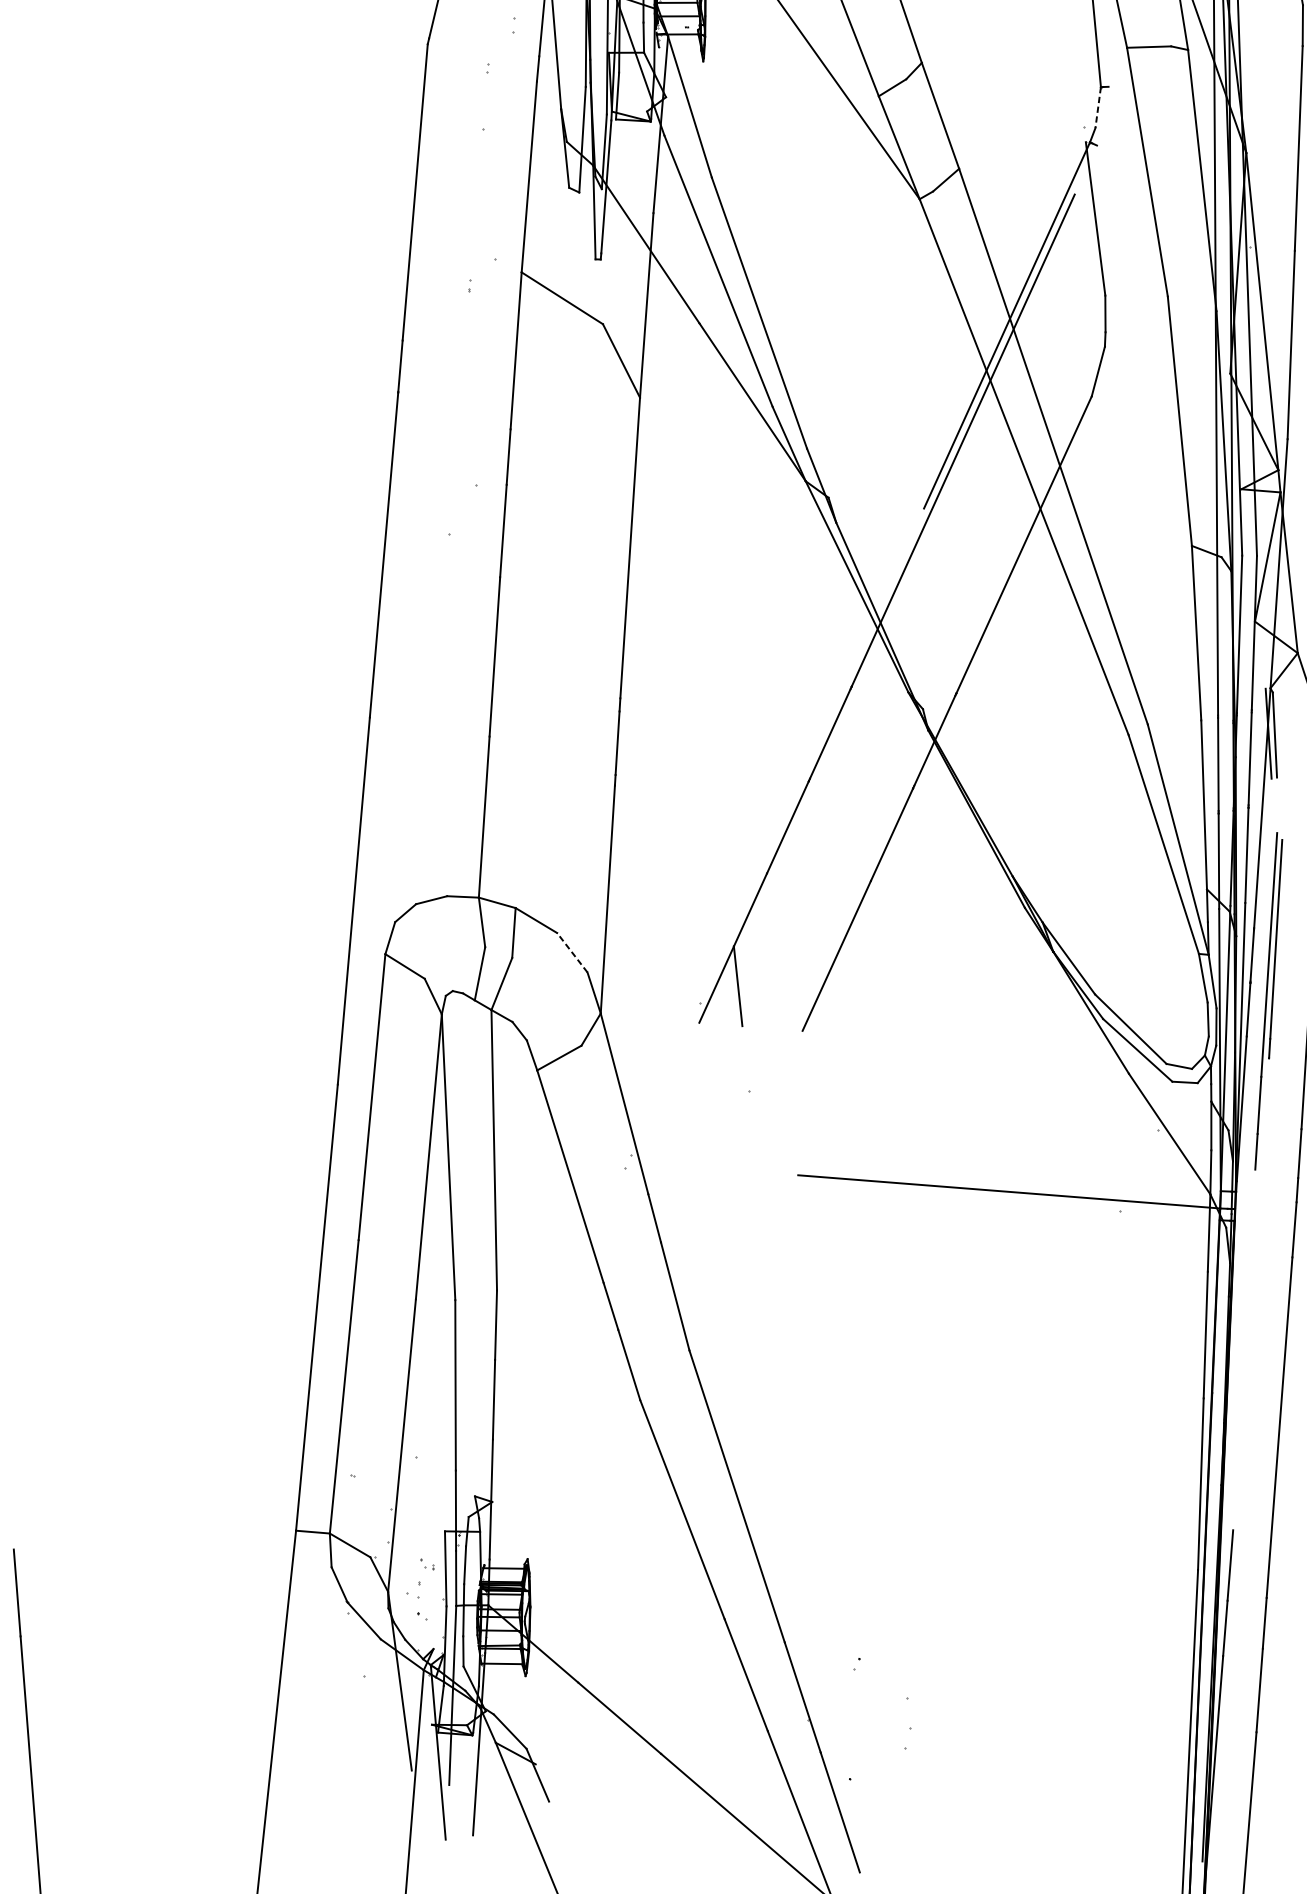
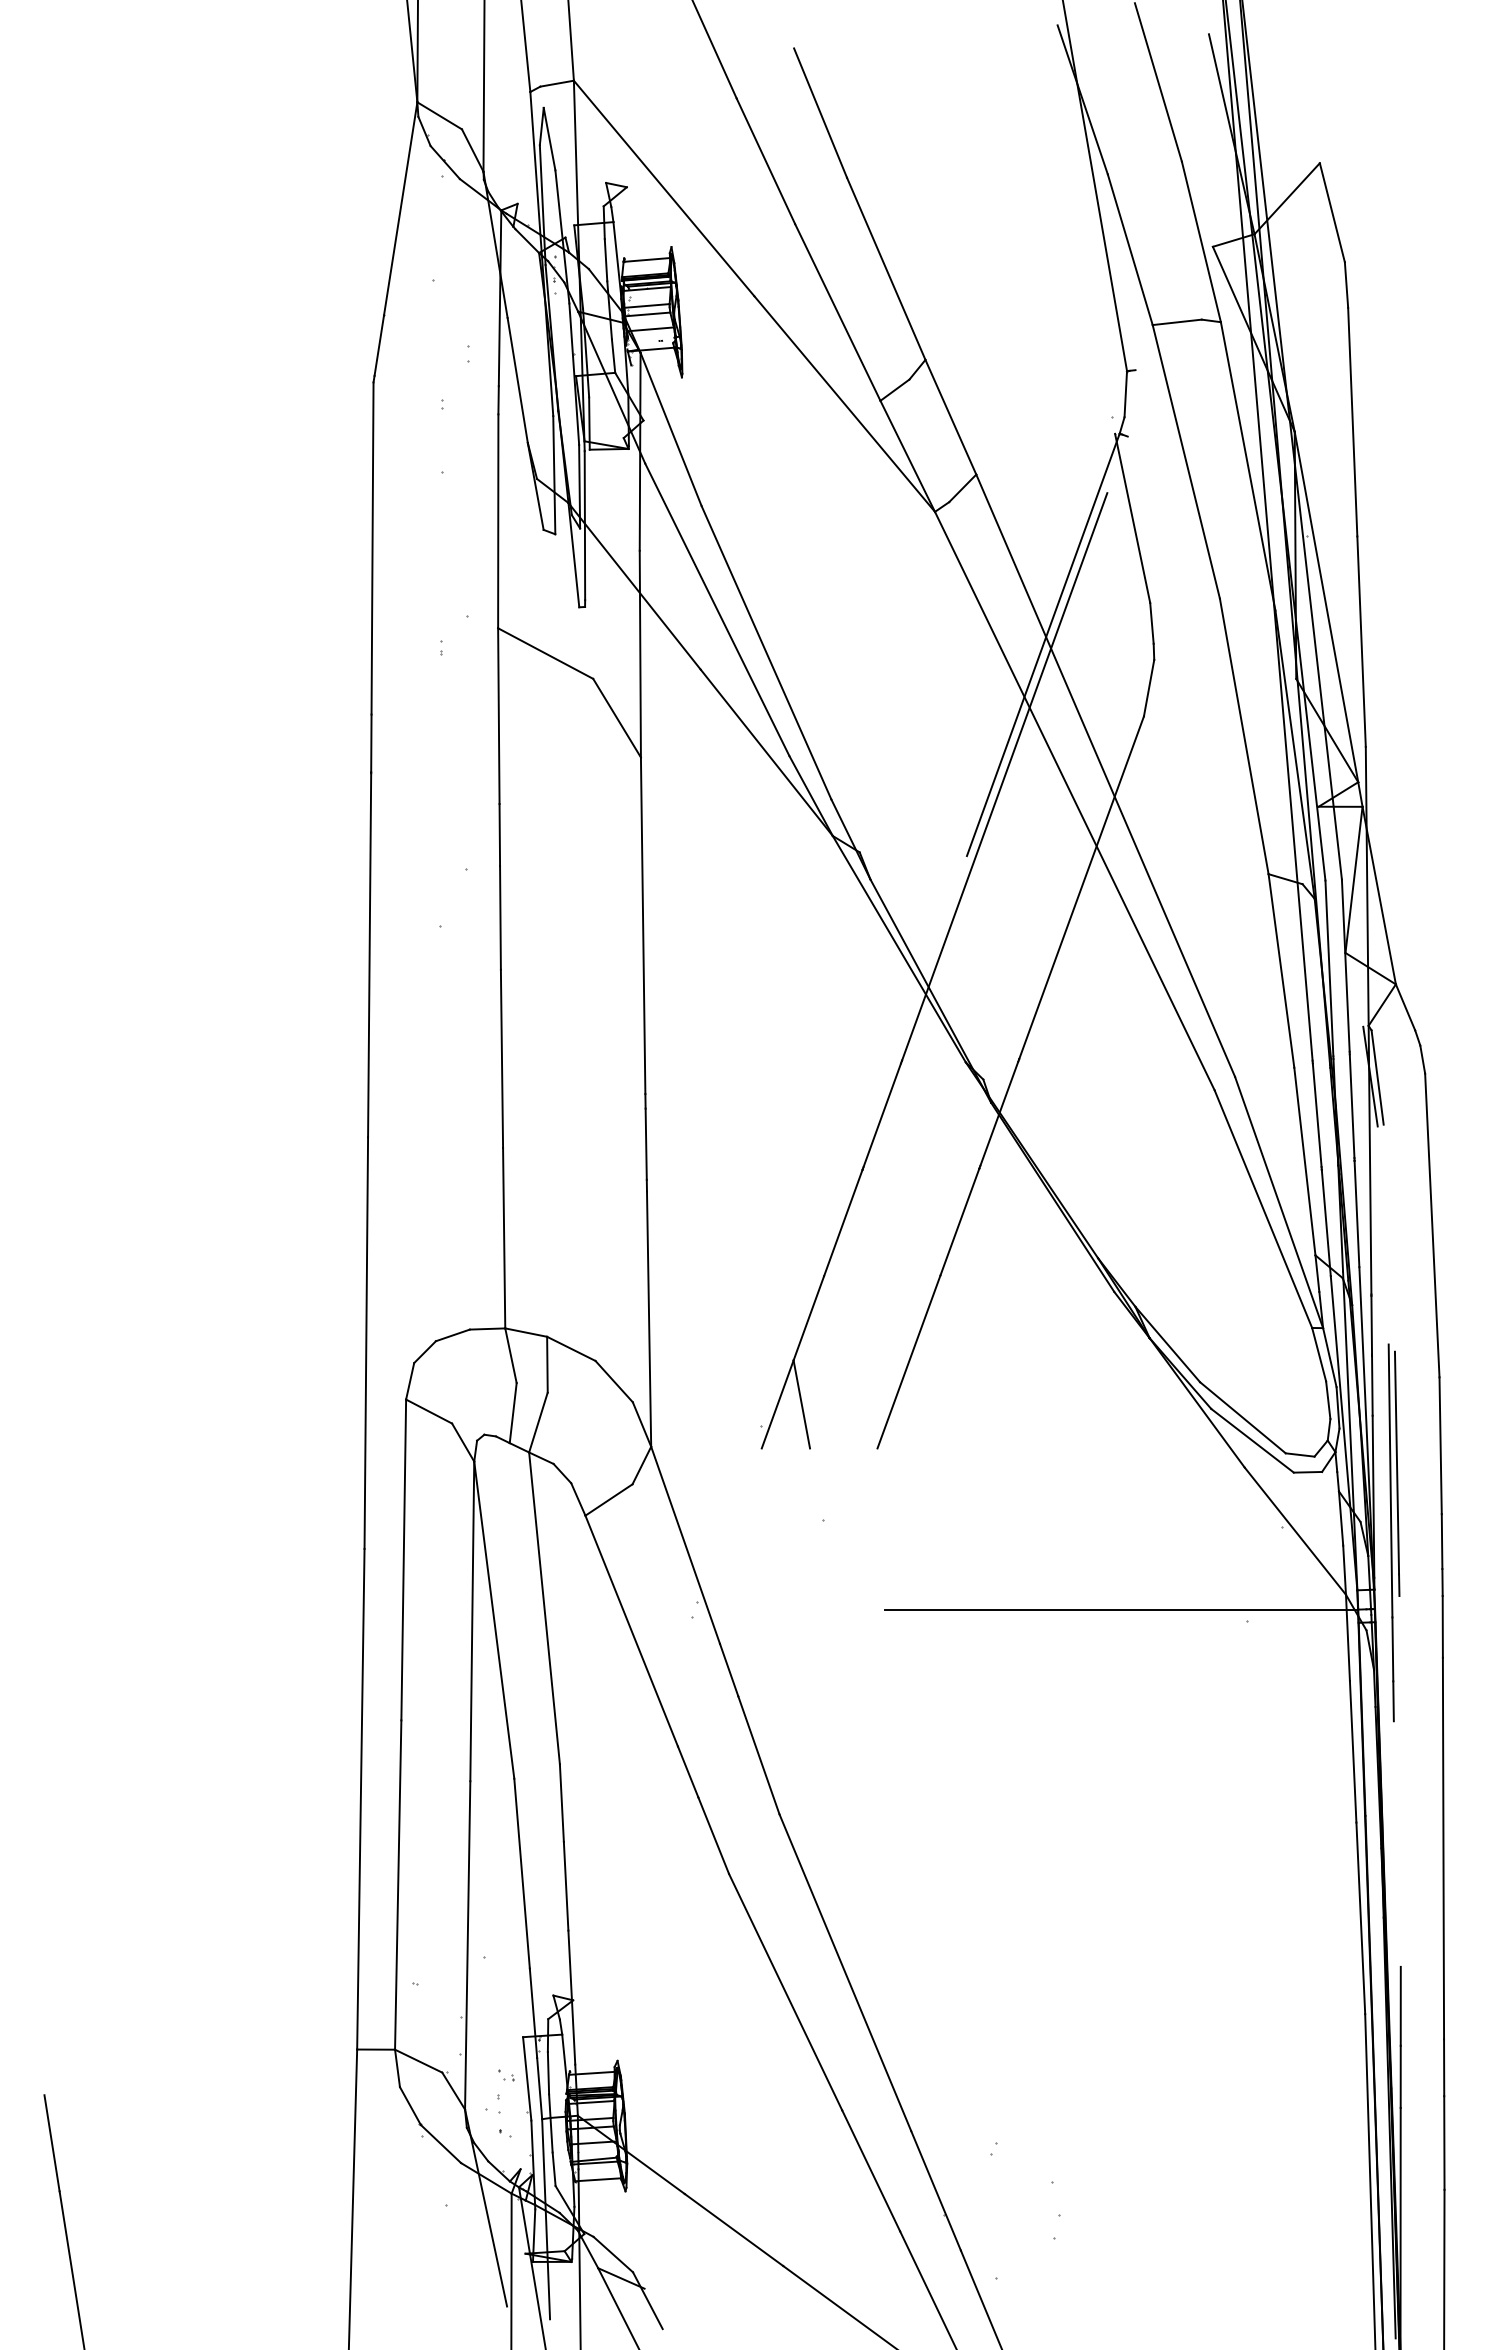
line: (1097, 107) -> (1125, 394), dashed -> solid
line: (572, 952) -> (614, 1381), dashed -> solid
part: (1268, 1001) -> (1393, 1532), moved

